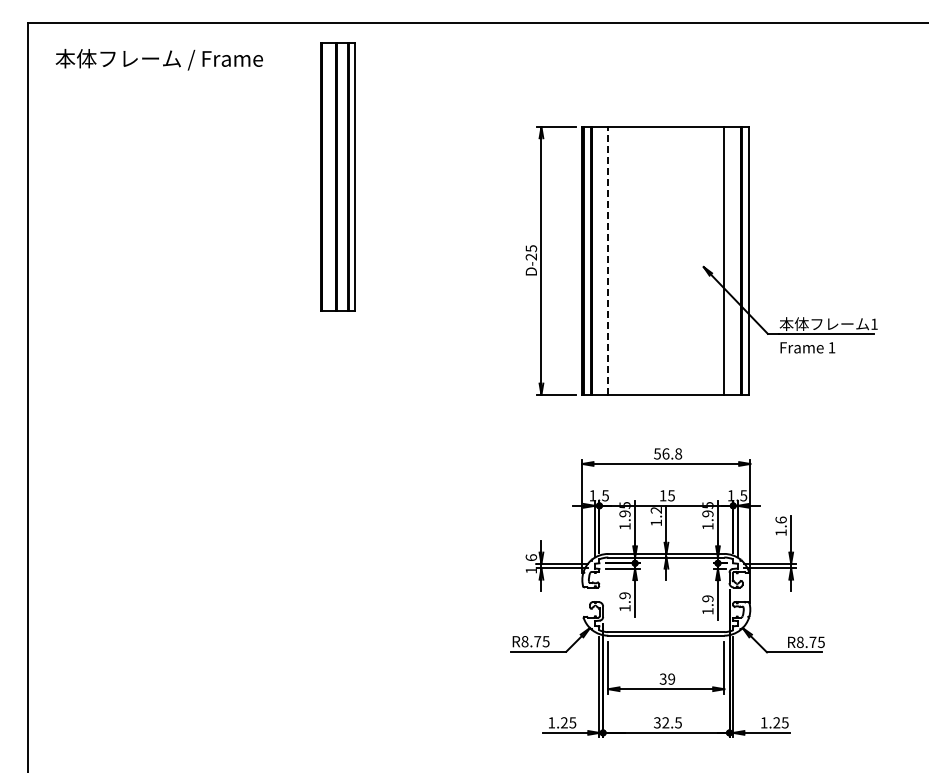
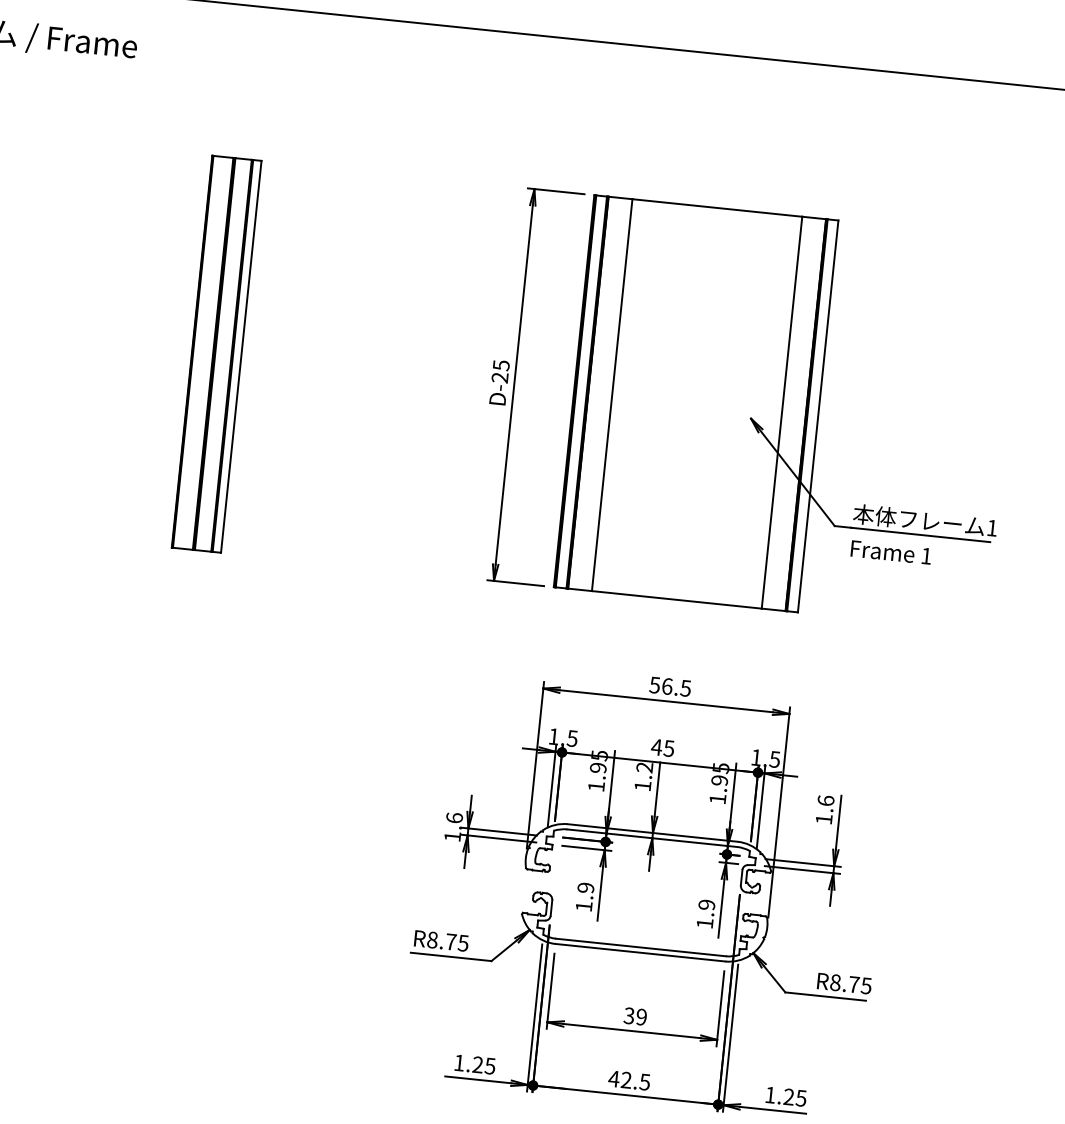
part: (337, 176) -> (215, 353), moved
line: (608, 260) -> (612, 394), dashed -> solid
text: (678, 453) -> (685, 687), 56.8 -> 56.5
text: (662, 495) -> (656, 746), 15 -> 45
text: (657, 722) -> (614, 1078), 32.5 -> 42.5

